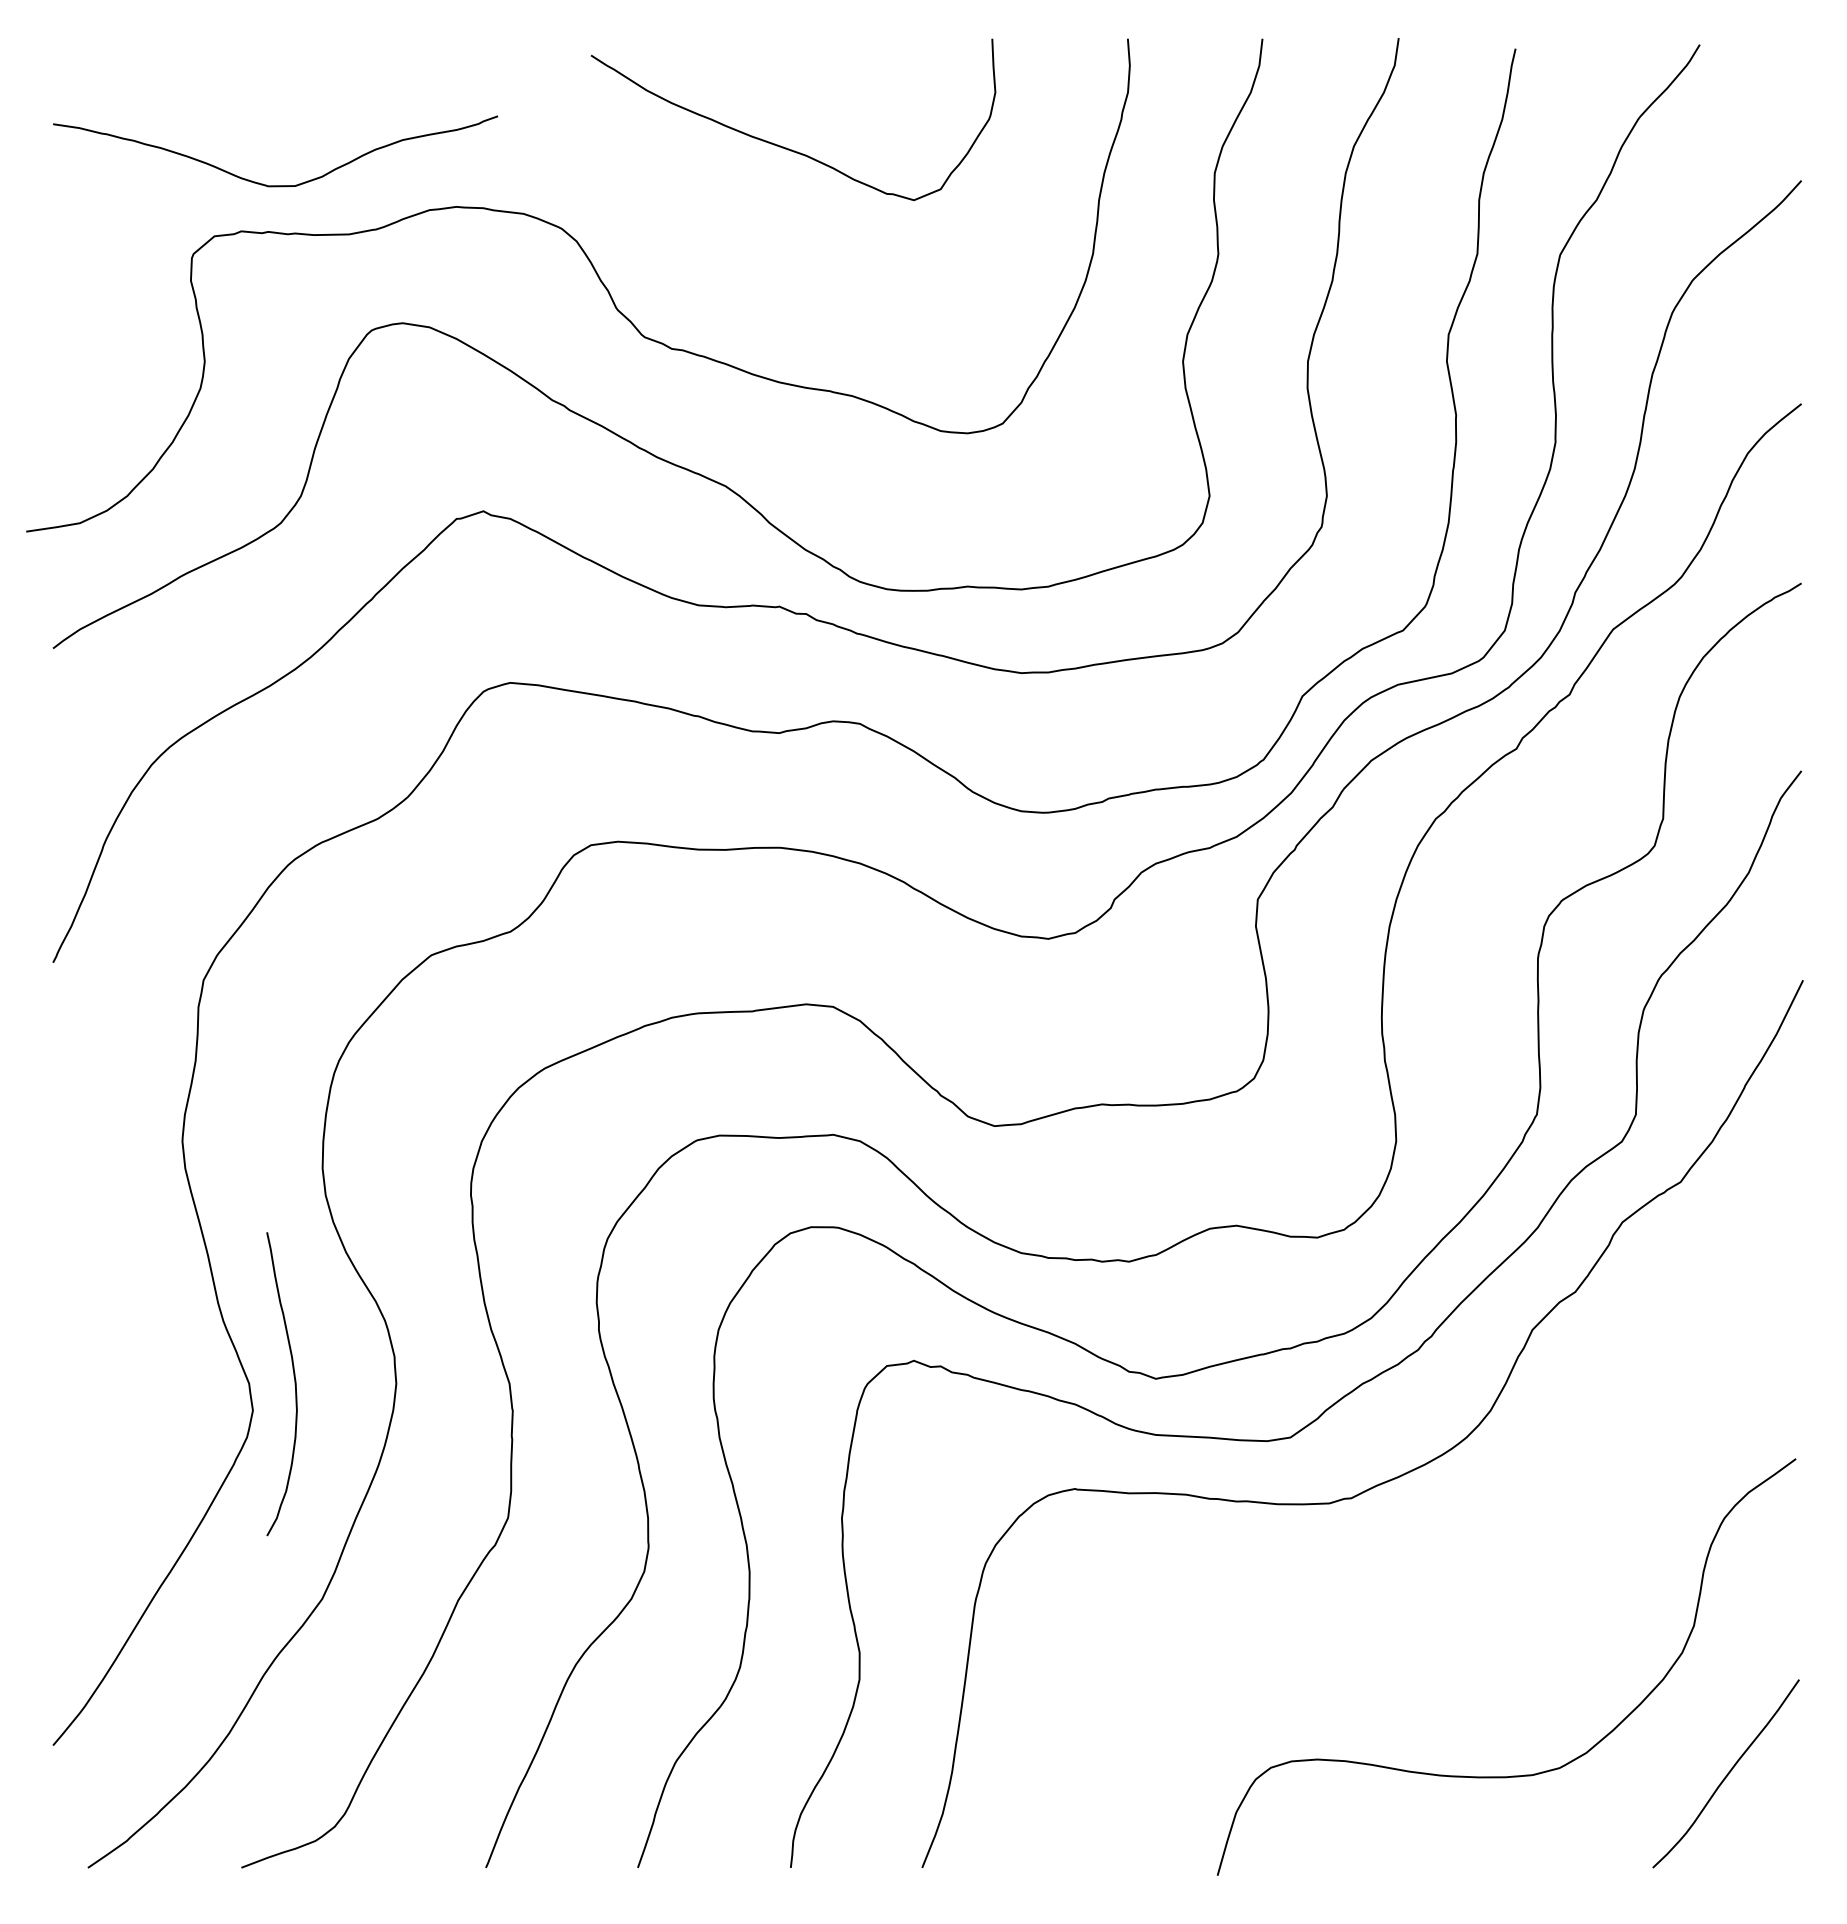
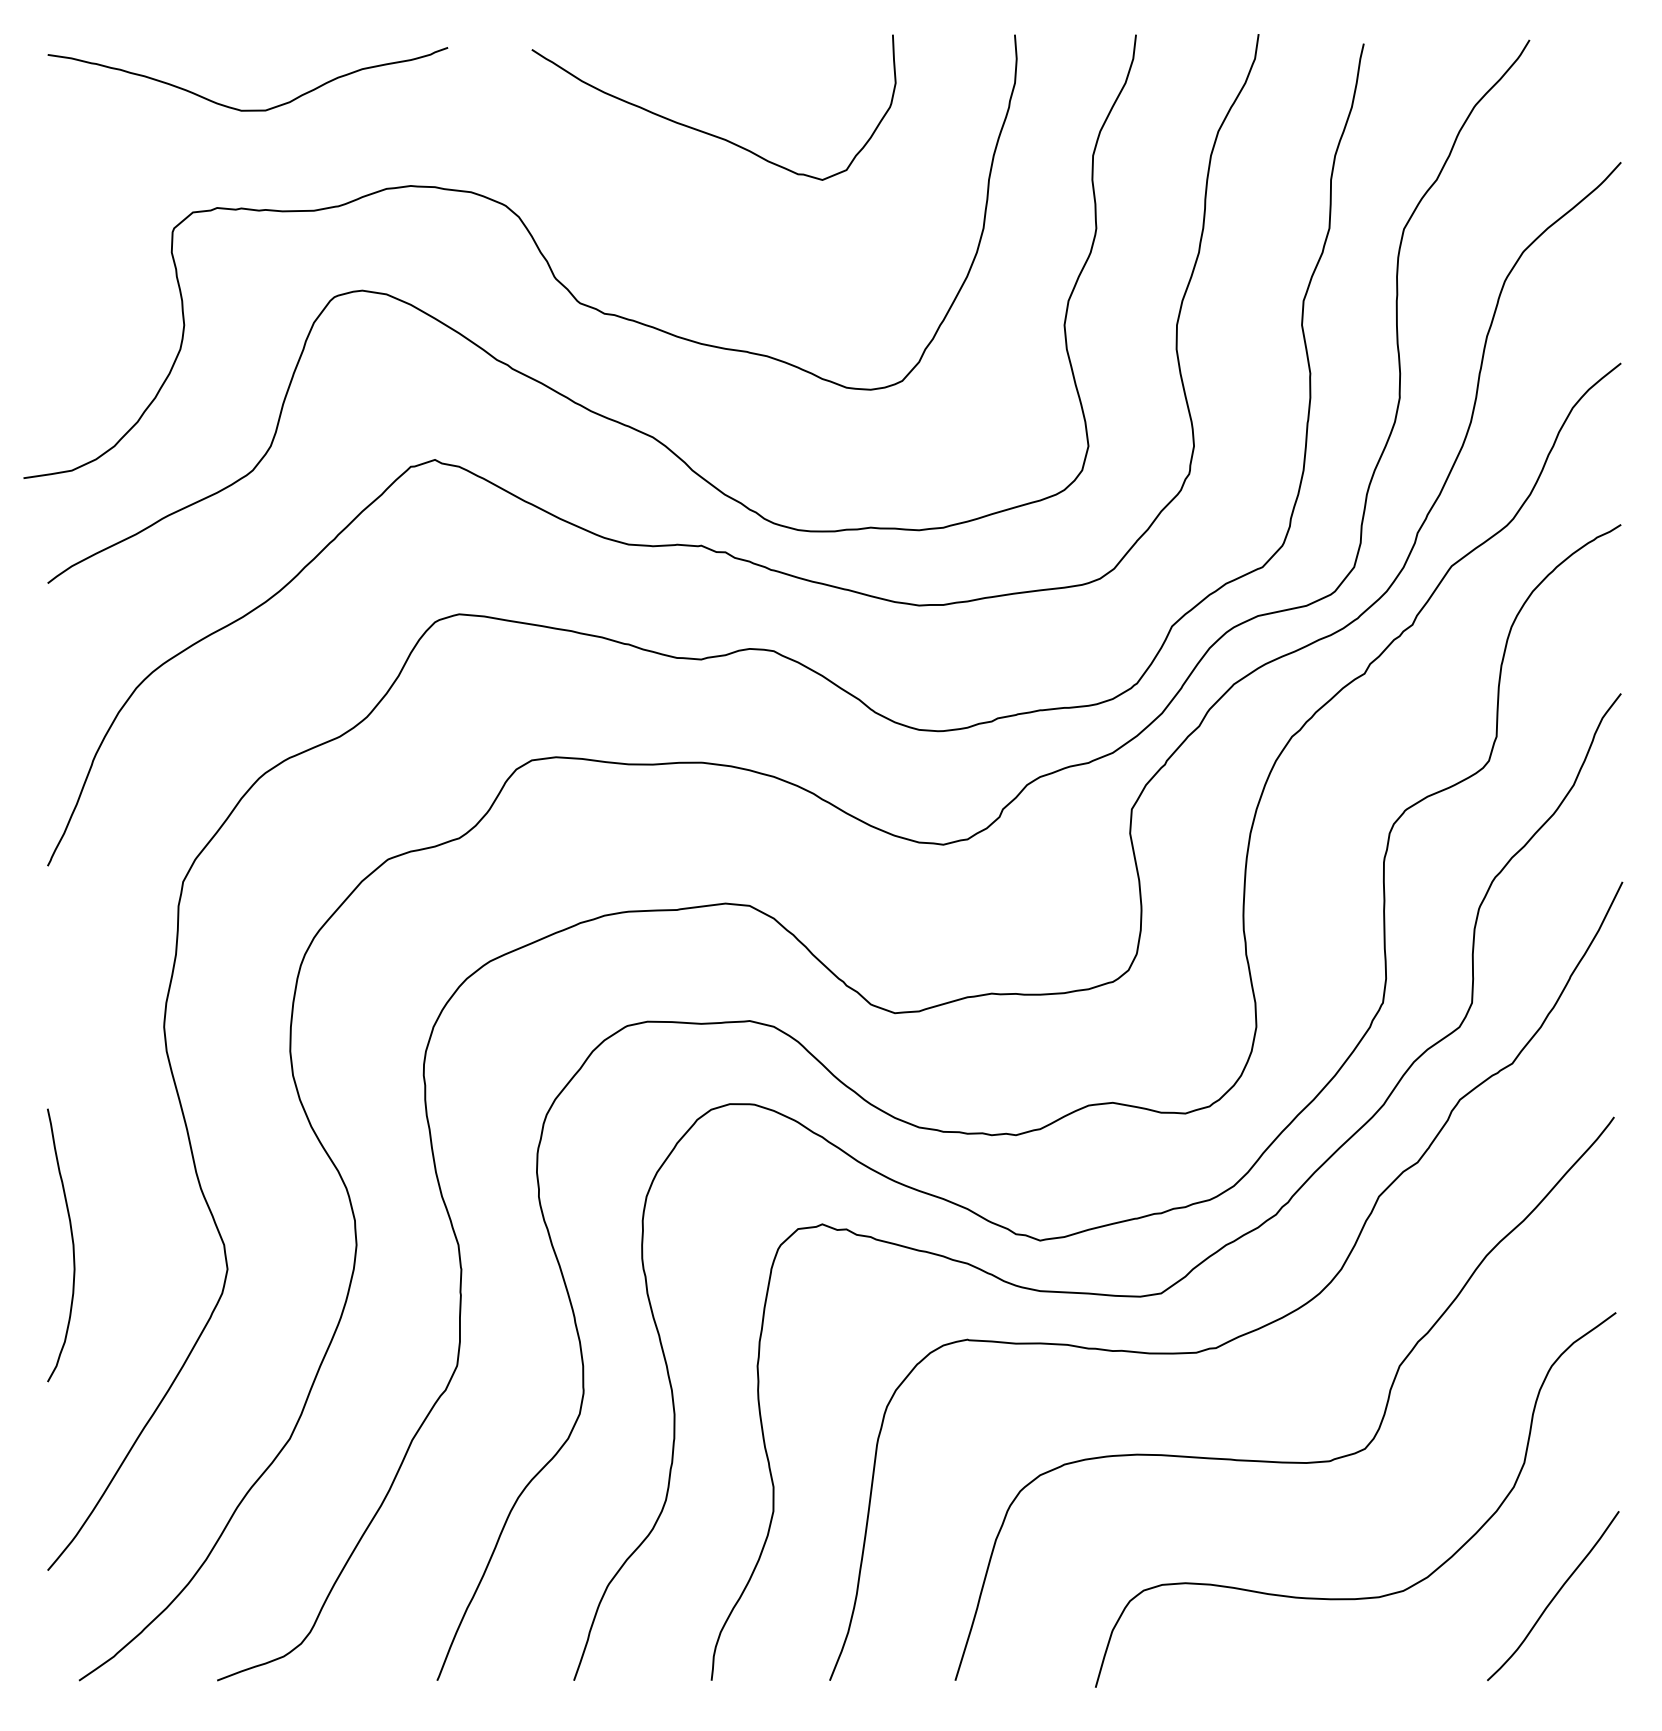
curve: (275, 185) -> (247, 110), moved
curve: (294, 1384) -> (72, 1245), moved
curve: (1427, 1624) -> (1284, 1461), added

